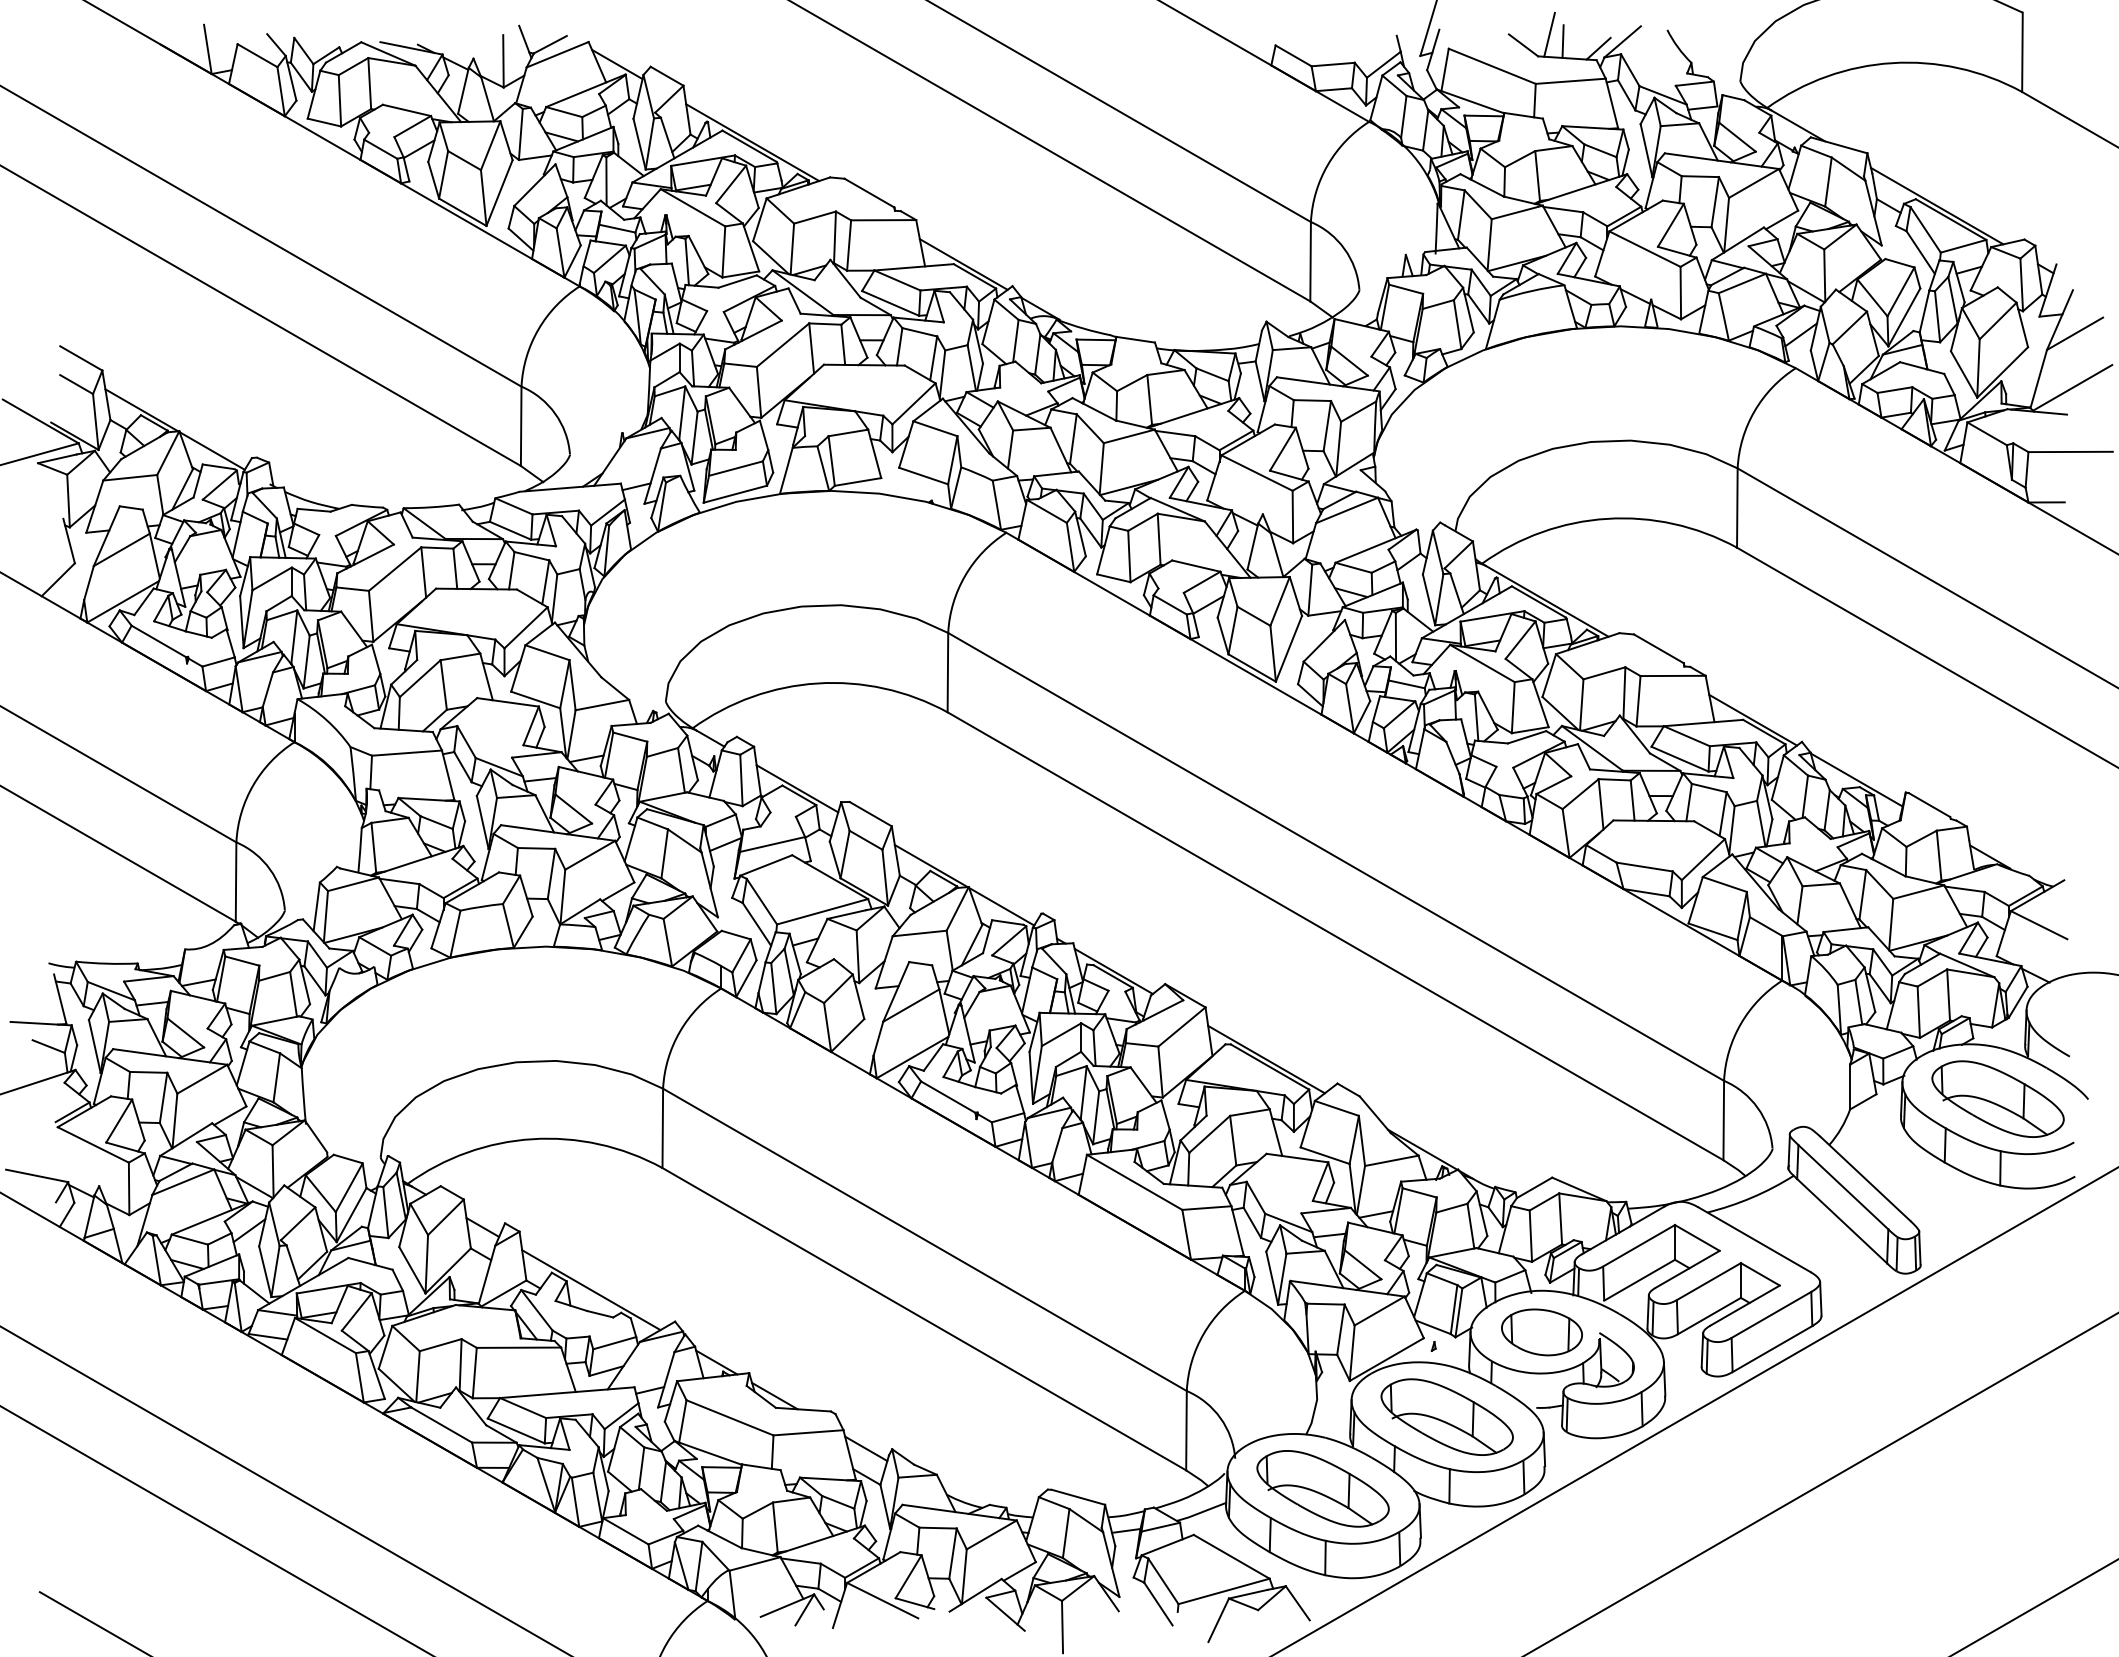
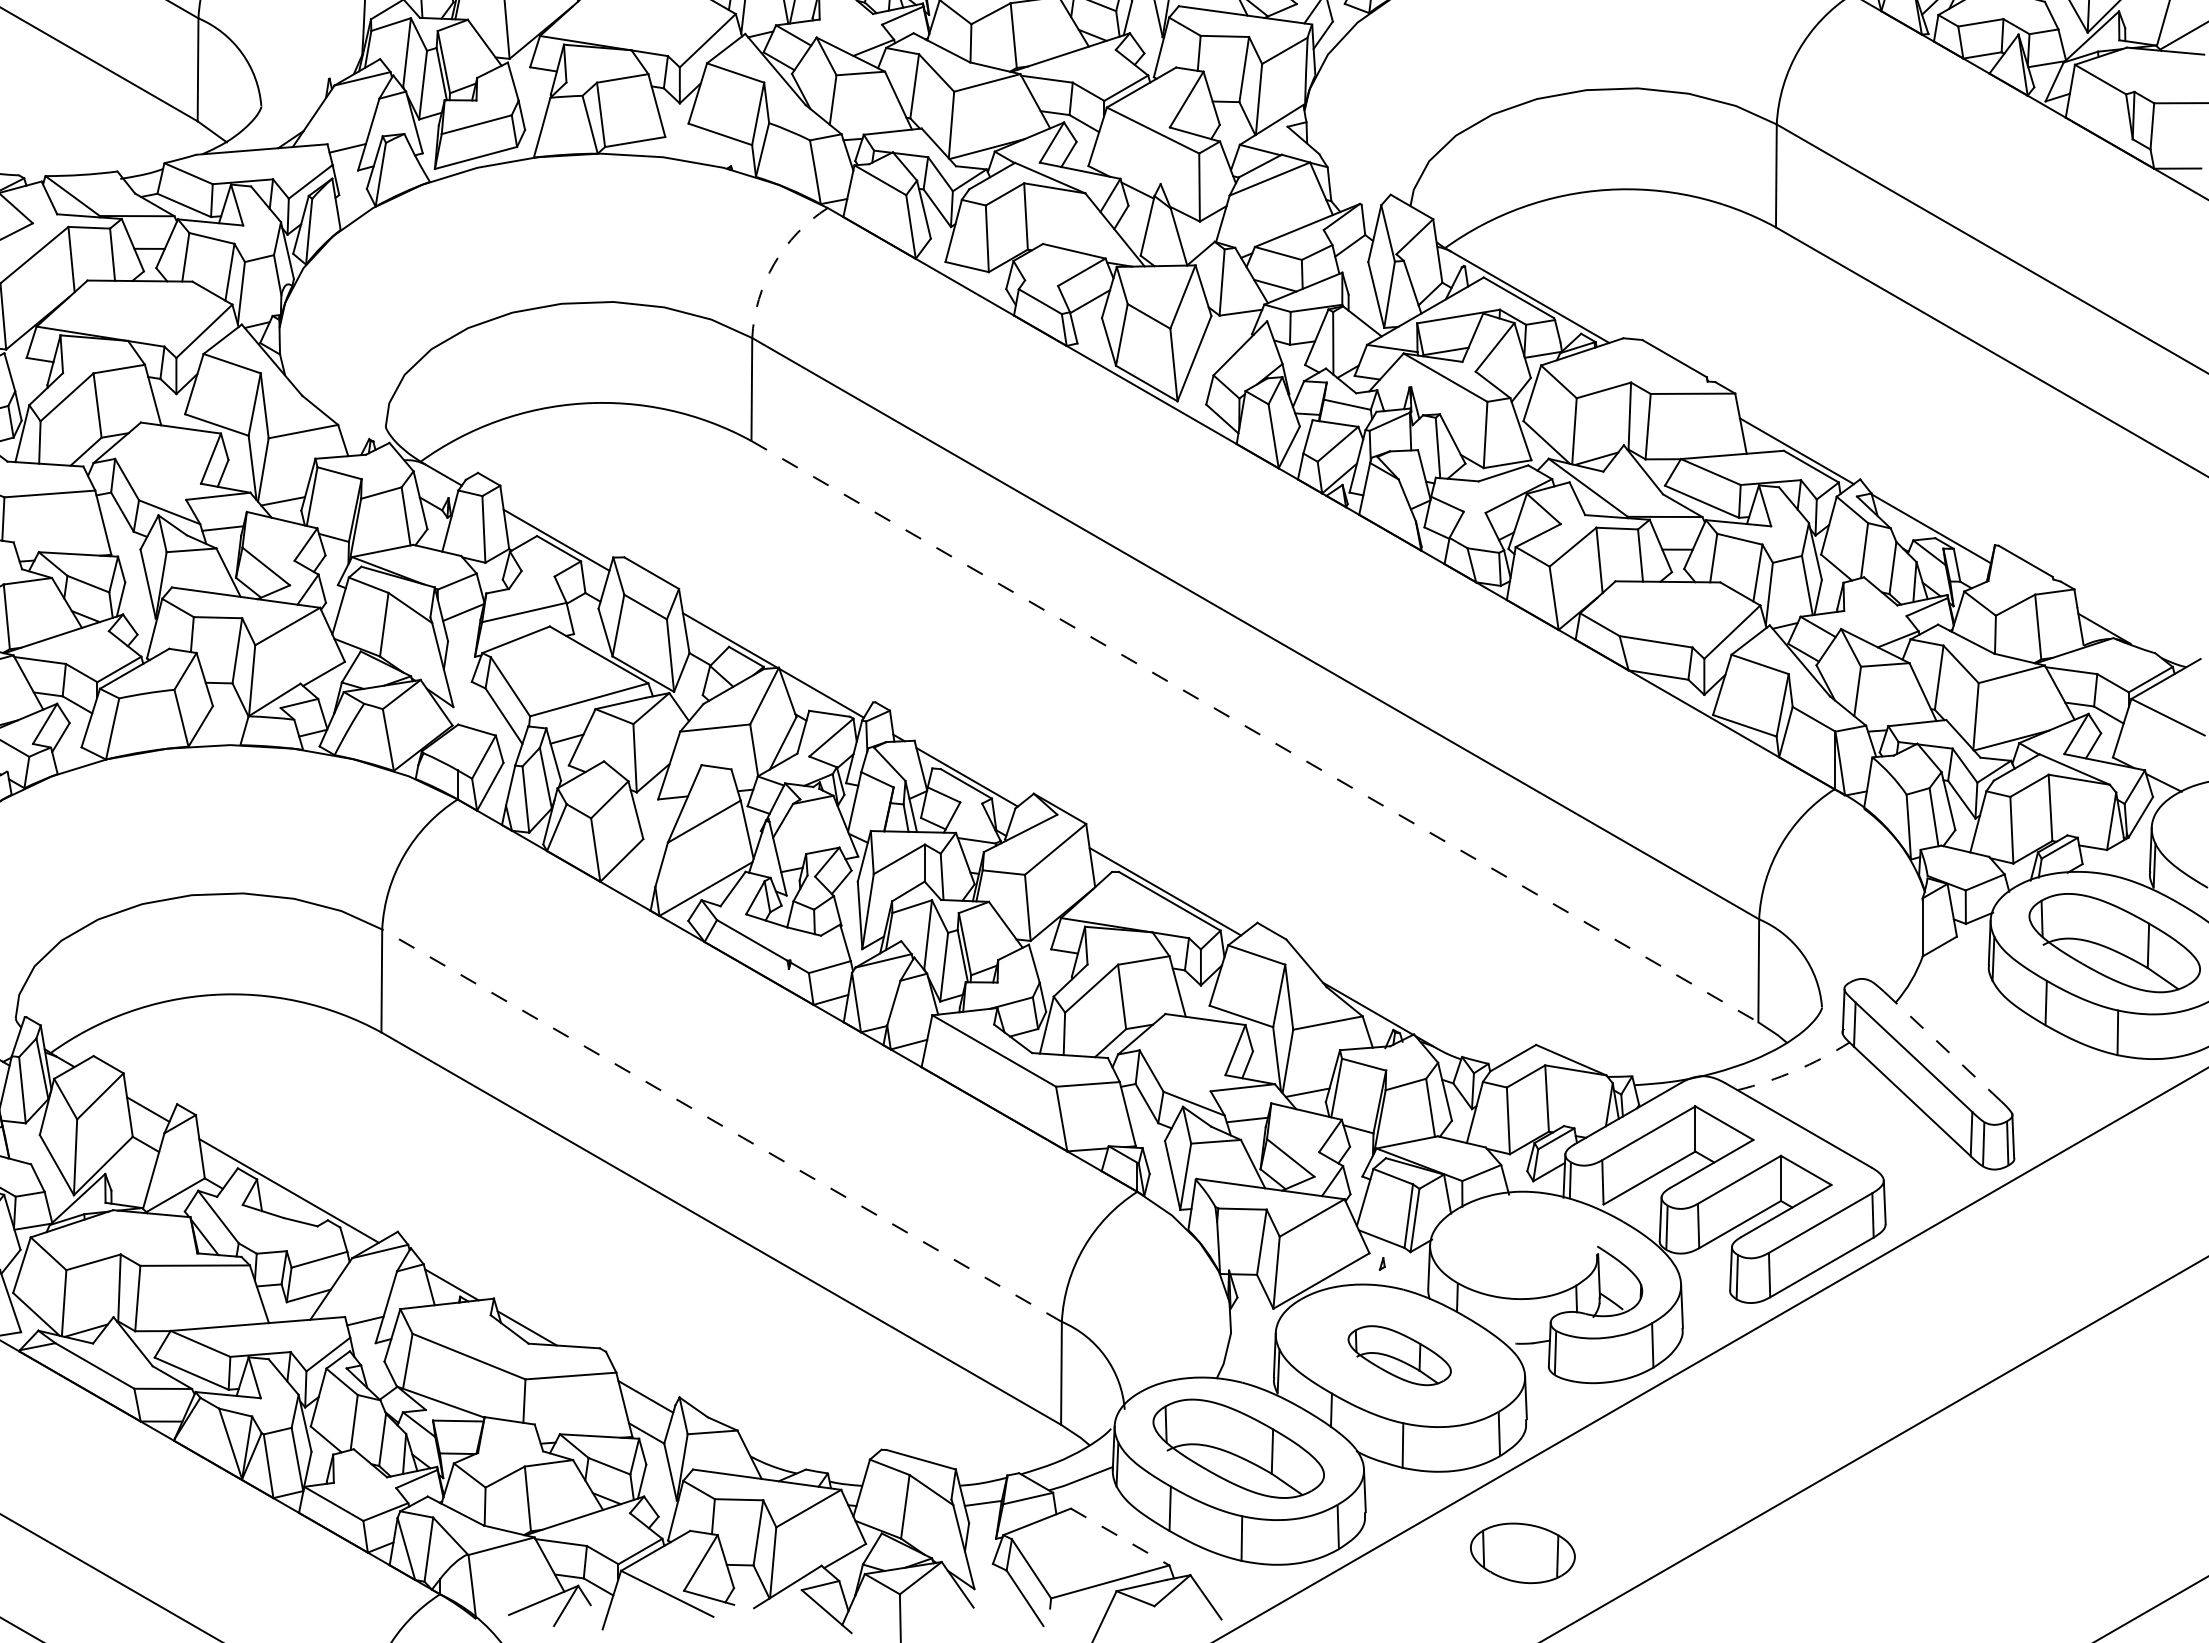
arc: (965, 575) -> (774, 263), solid -> dashed
line: (1335, 936) -> (1254, 731), solid -> dashed
line: (1865, 1178) -> (1942, 1046), solid -> dashed
arc: (1752, 1197) -> (1796, 1070), solid -> dashed
line: (924, 1239) -> (721, 1125), solid -> dashed
part: (1541, 1332) -> (1522, 1553), moved
part: (1446, 1416) -> (1398, 1354), size x0.6
line: (1231, 1556) -> (1119, 1536), solid -> dashed

